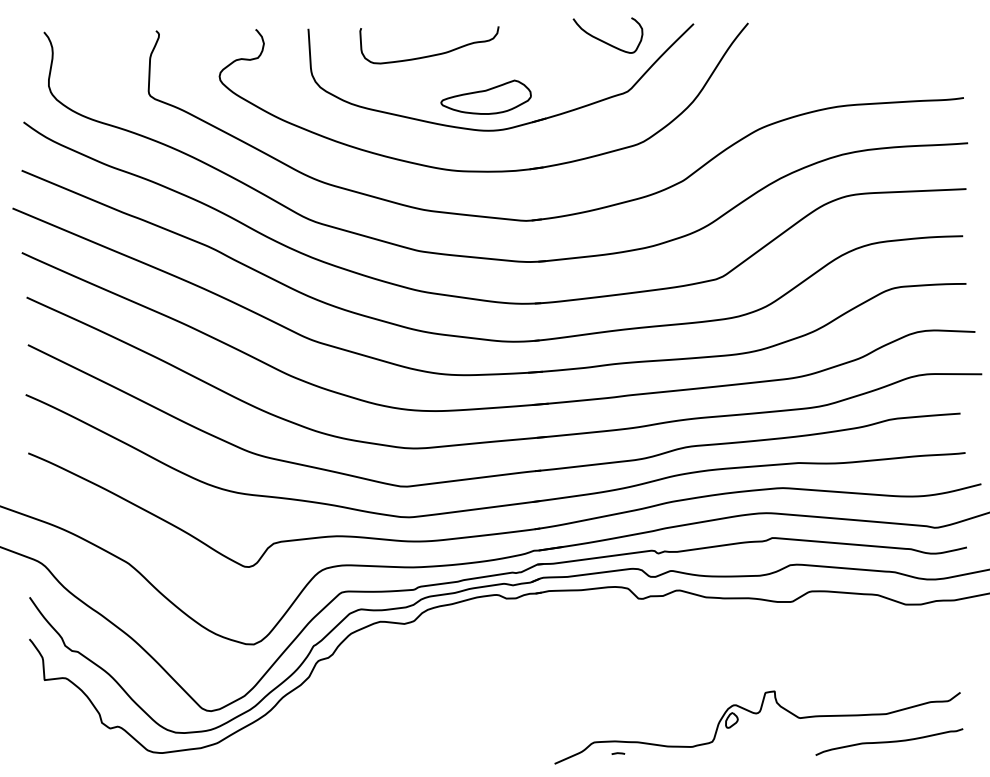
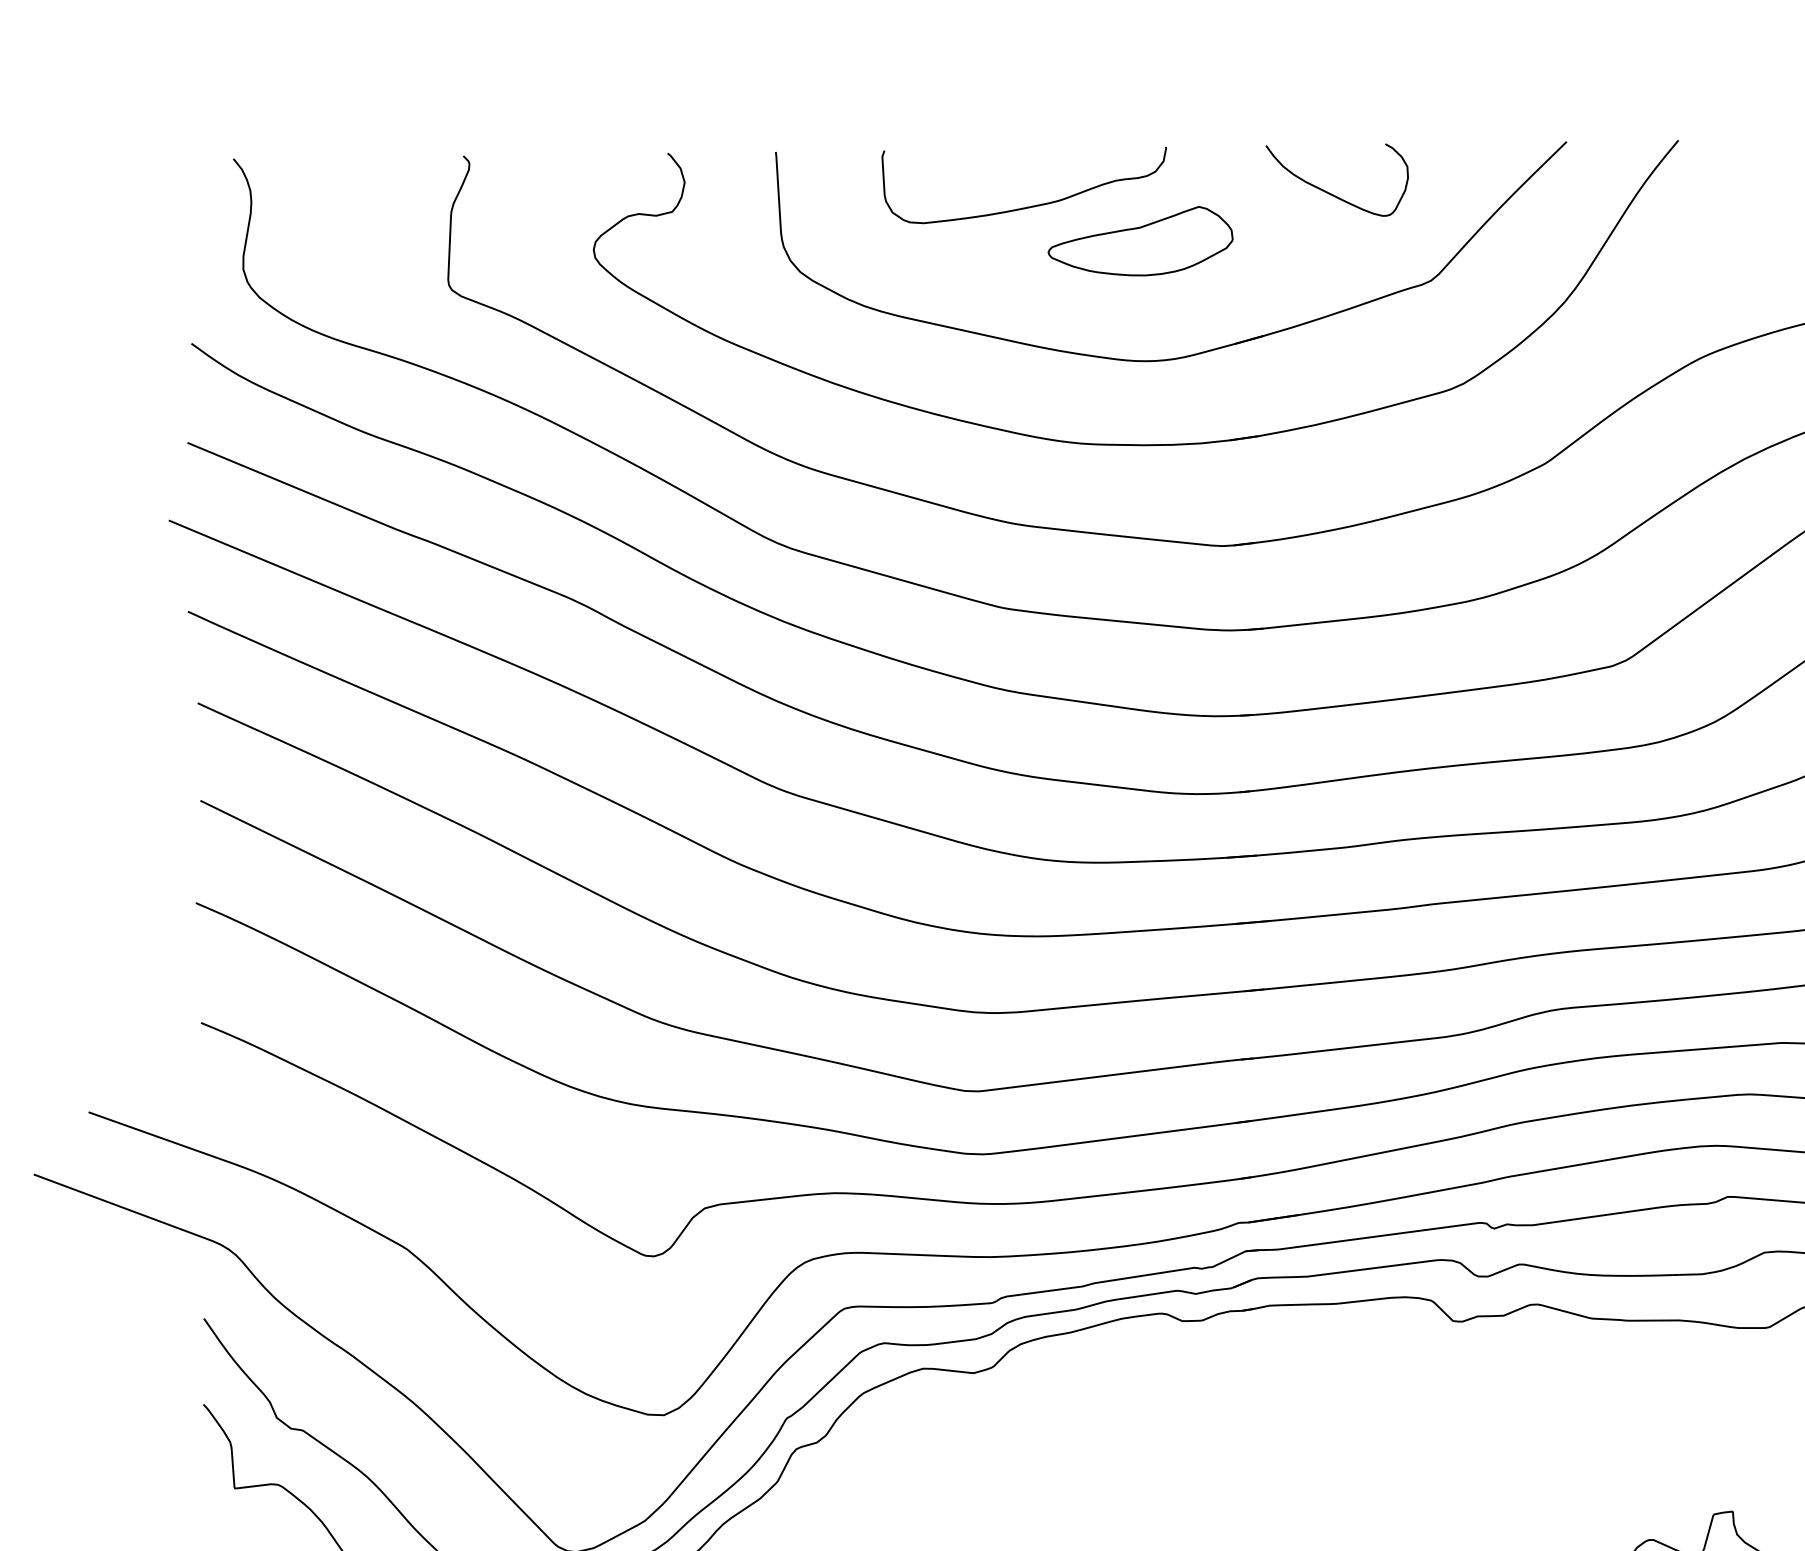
curve: (605, 41) -> (1332, 192), moved
part: (485, 96) -> (1139, 239), moved

